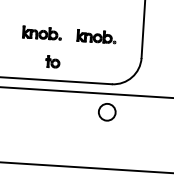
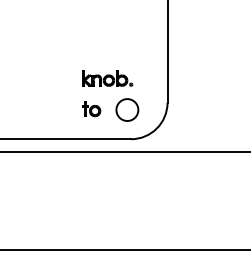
part: (42, 33) -> (36, 78), removed
part: (52, 62) -> (91, 109), moved
circle: (107, 111) -> (127, 109), moved

